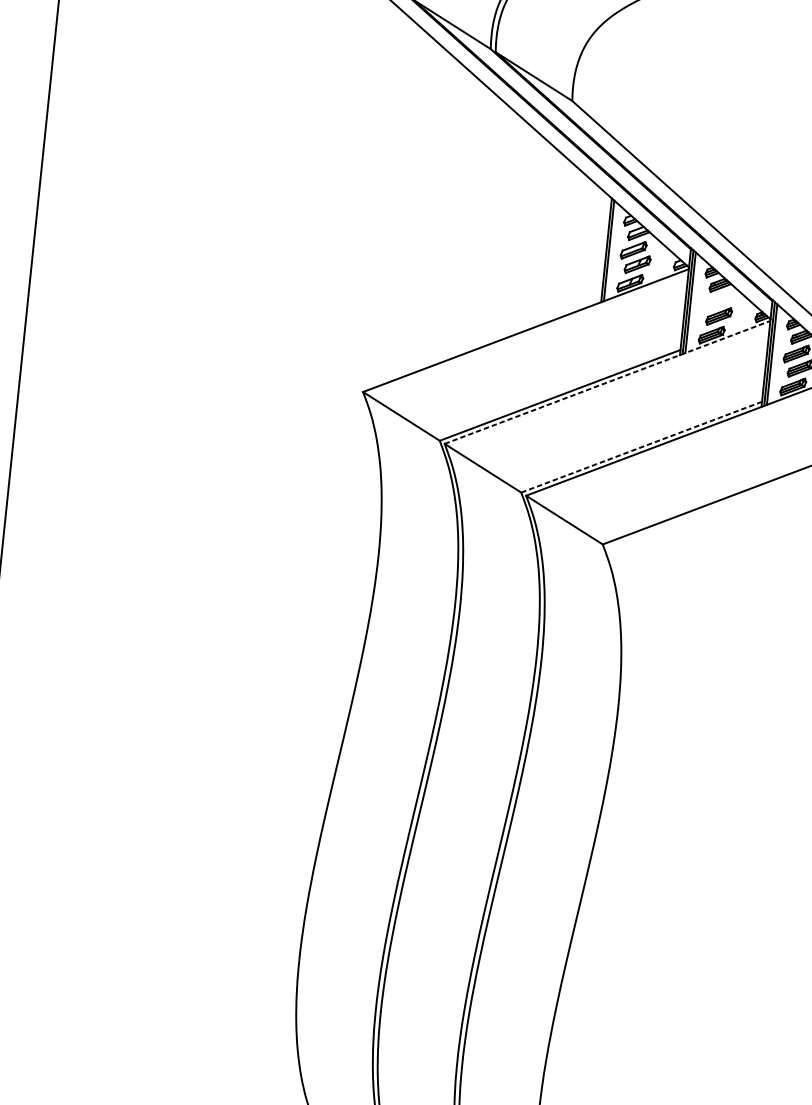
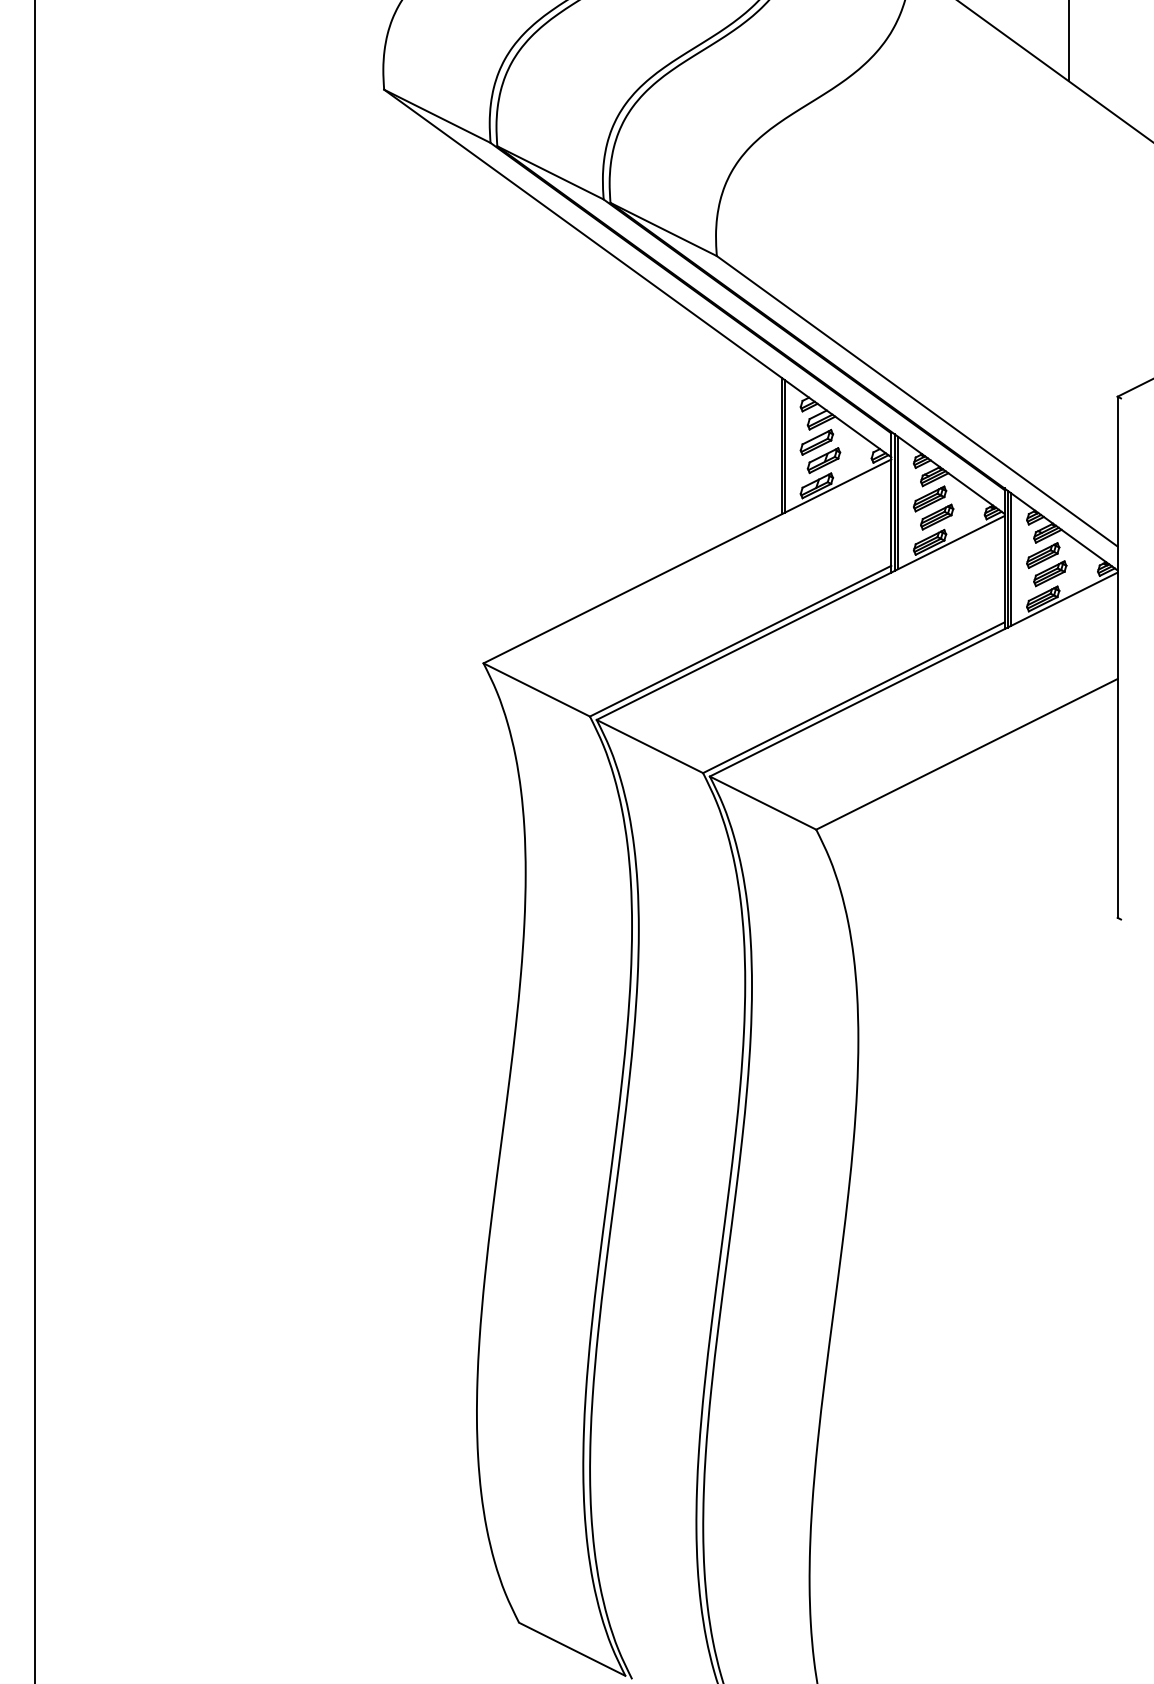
part: (715, 301) -> (930, 498), added
line: (607, 382) -> (800, 617), dashed -> solid
line: (642, 447) -> (854, 697), dashed -> solid

